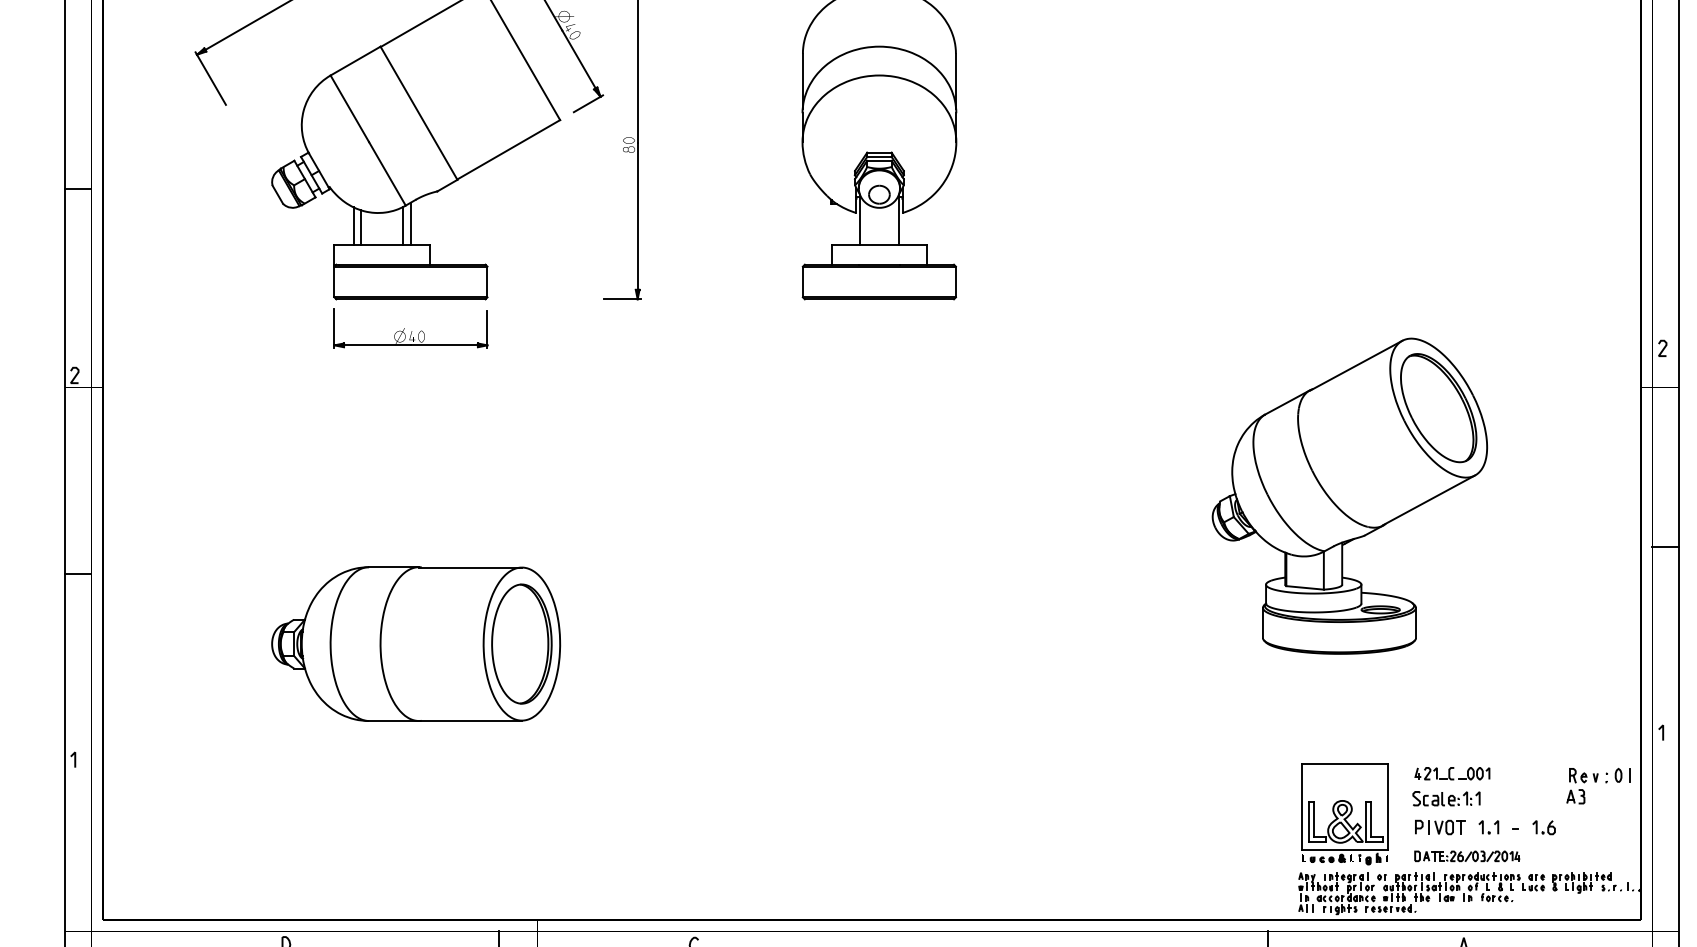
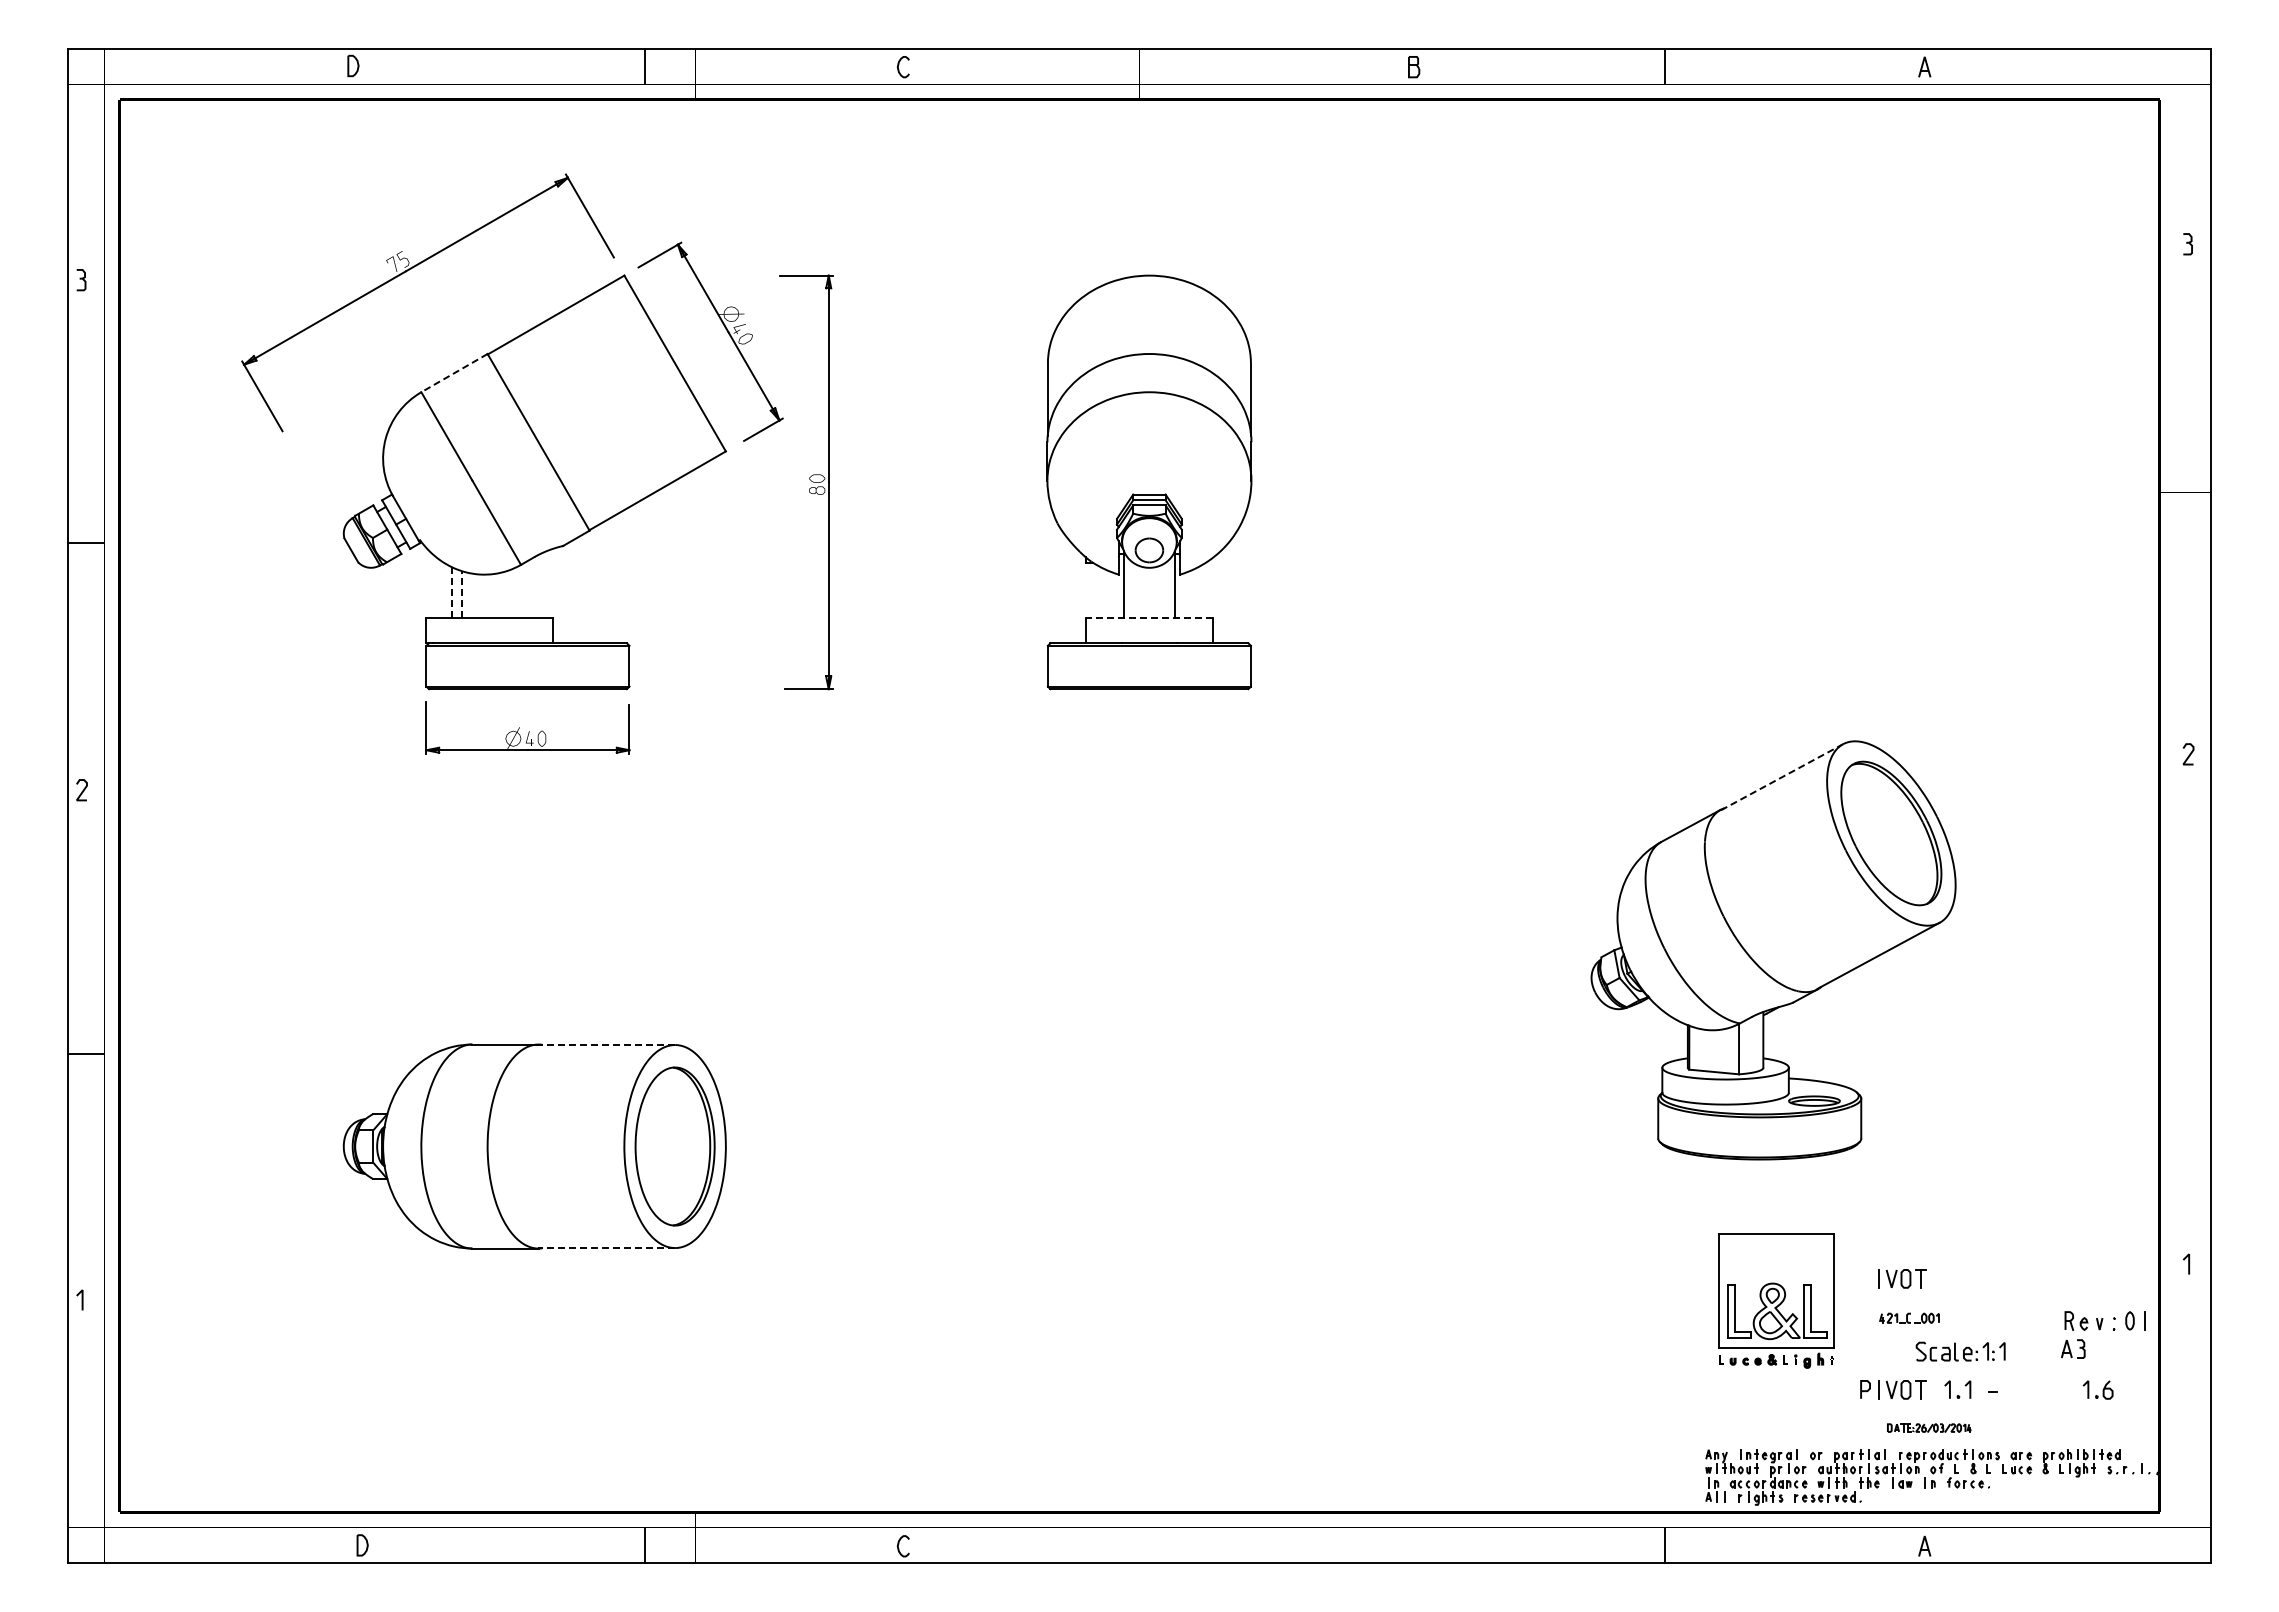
line: (355, 61) -> (454, 373), solid -> dashed
line: (410, 224) -> (527, 589), removed
line: (403, 225) -> (517, 591), removed
line: (353, 226) -> (451, 592), solid -> dashed
line: (360, 227) -> (461, 593), solid -> dashed
line: (878, 245) -> (1148, 617), solid -> dashed
line: (1356, 365) -> (1782, 776), solid -> dashed
line: (1665, 546) -> (2192, 1017), removed
line: (470, 567) -> (606, 1045), solid -> dashed
line: (470, 720) -> (606, 1248), solid -> dashed
part: (1447, 743) -> (1902, 1278), added
part: (1452, 772) -> (1909, 1317), size x0.6
part: (1446, 798) -> (1960, 1351), moved
part: (1345, 813) -> (1776, 1300), moved
part: (1543, 827) -> (2097, 1389), moved
part: (1467, 855) -> (1929, 1427), size x0.6

